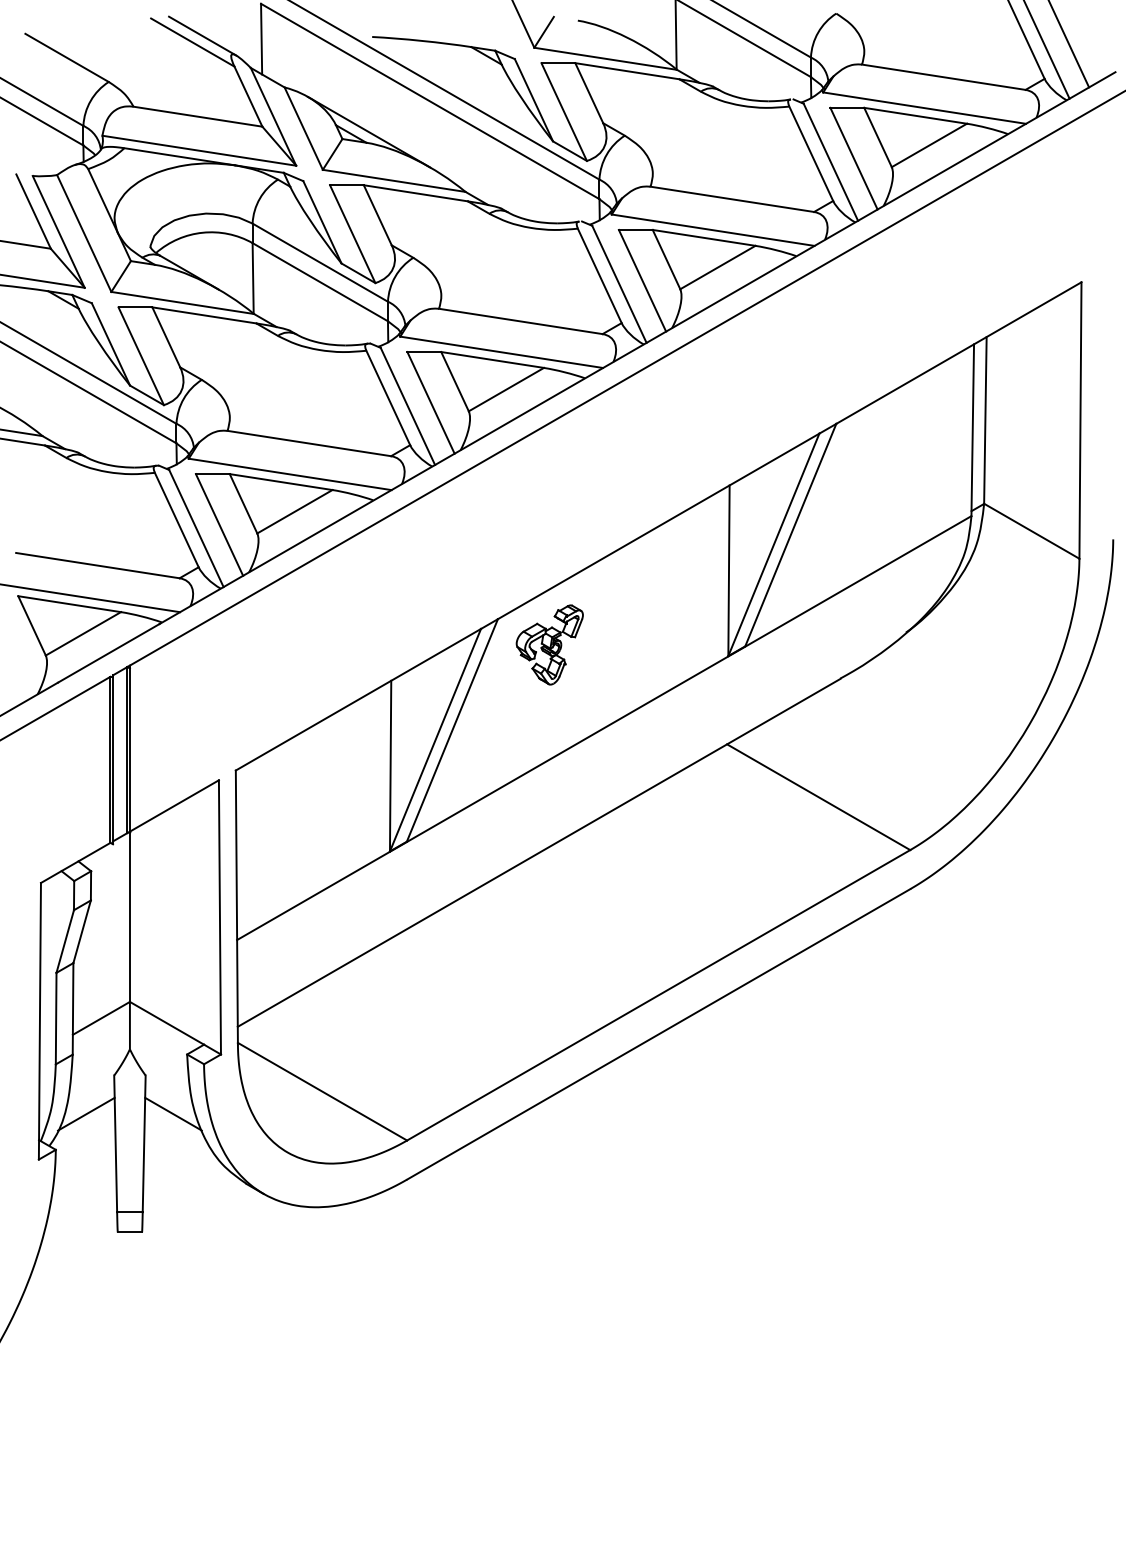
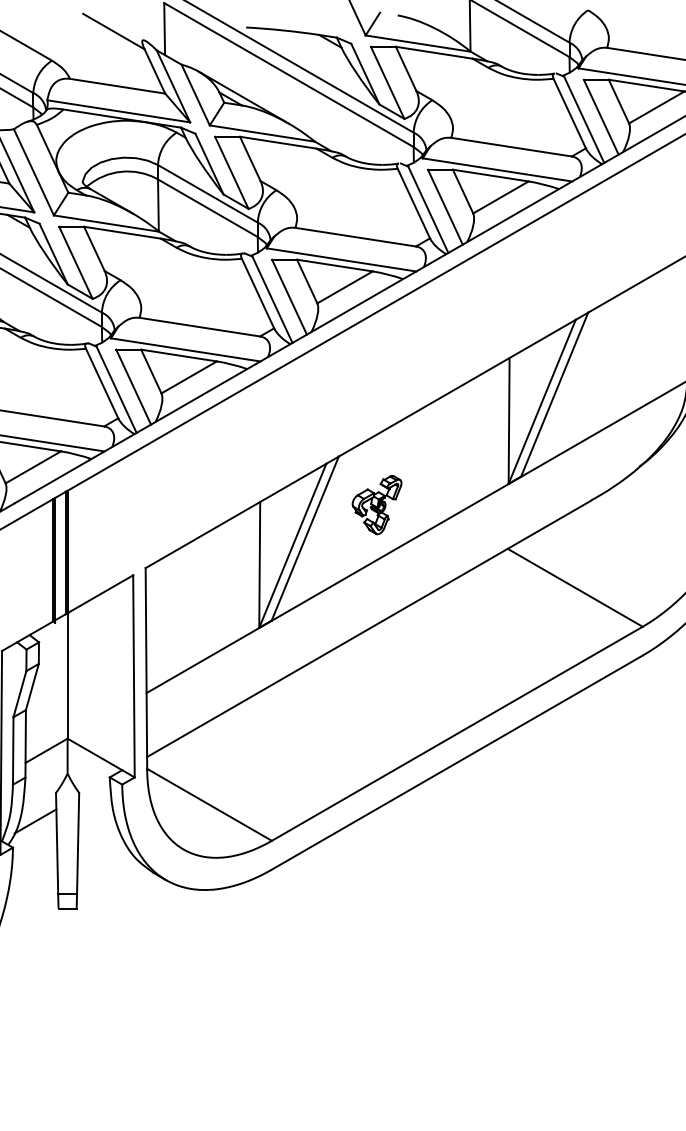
line: (202, 35) -> (121, 26), removed
part: (549, 644) -> (376, 504), moved
line: (173, 1113) -> (99, 820), removed

